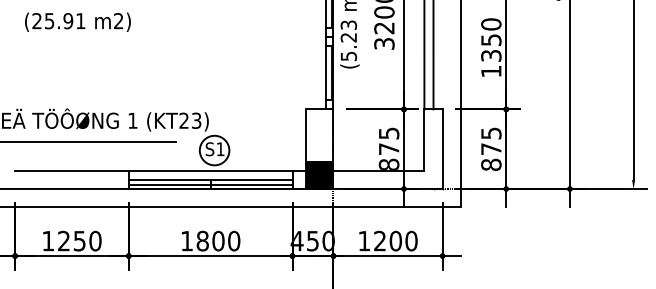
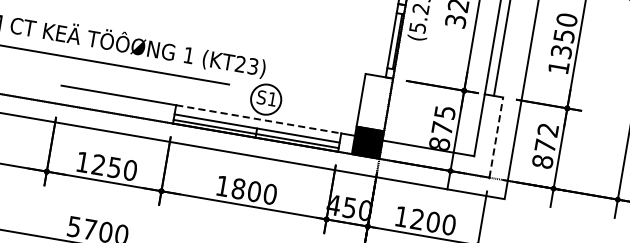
text: (491, 133) -> (548, 130), 875 -> 872
line: (442, 149) -> (496, 137), solid -> dashed
line: (210, 170) -> (258, 119), solid -> dashed

